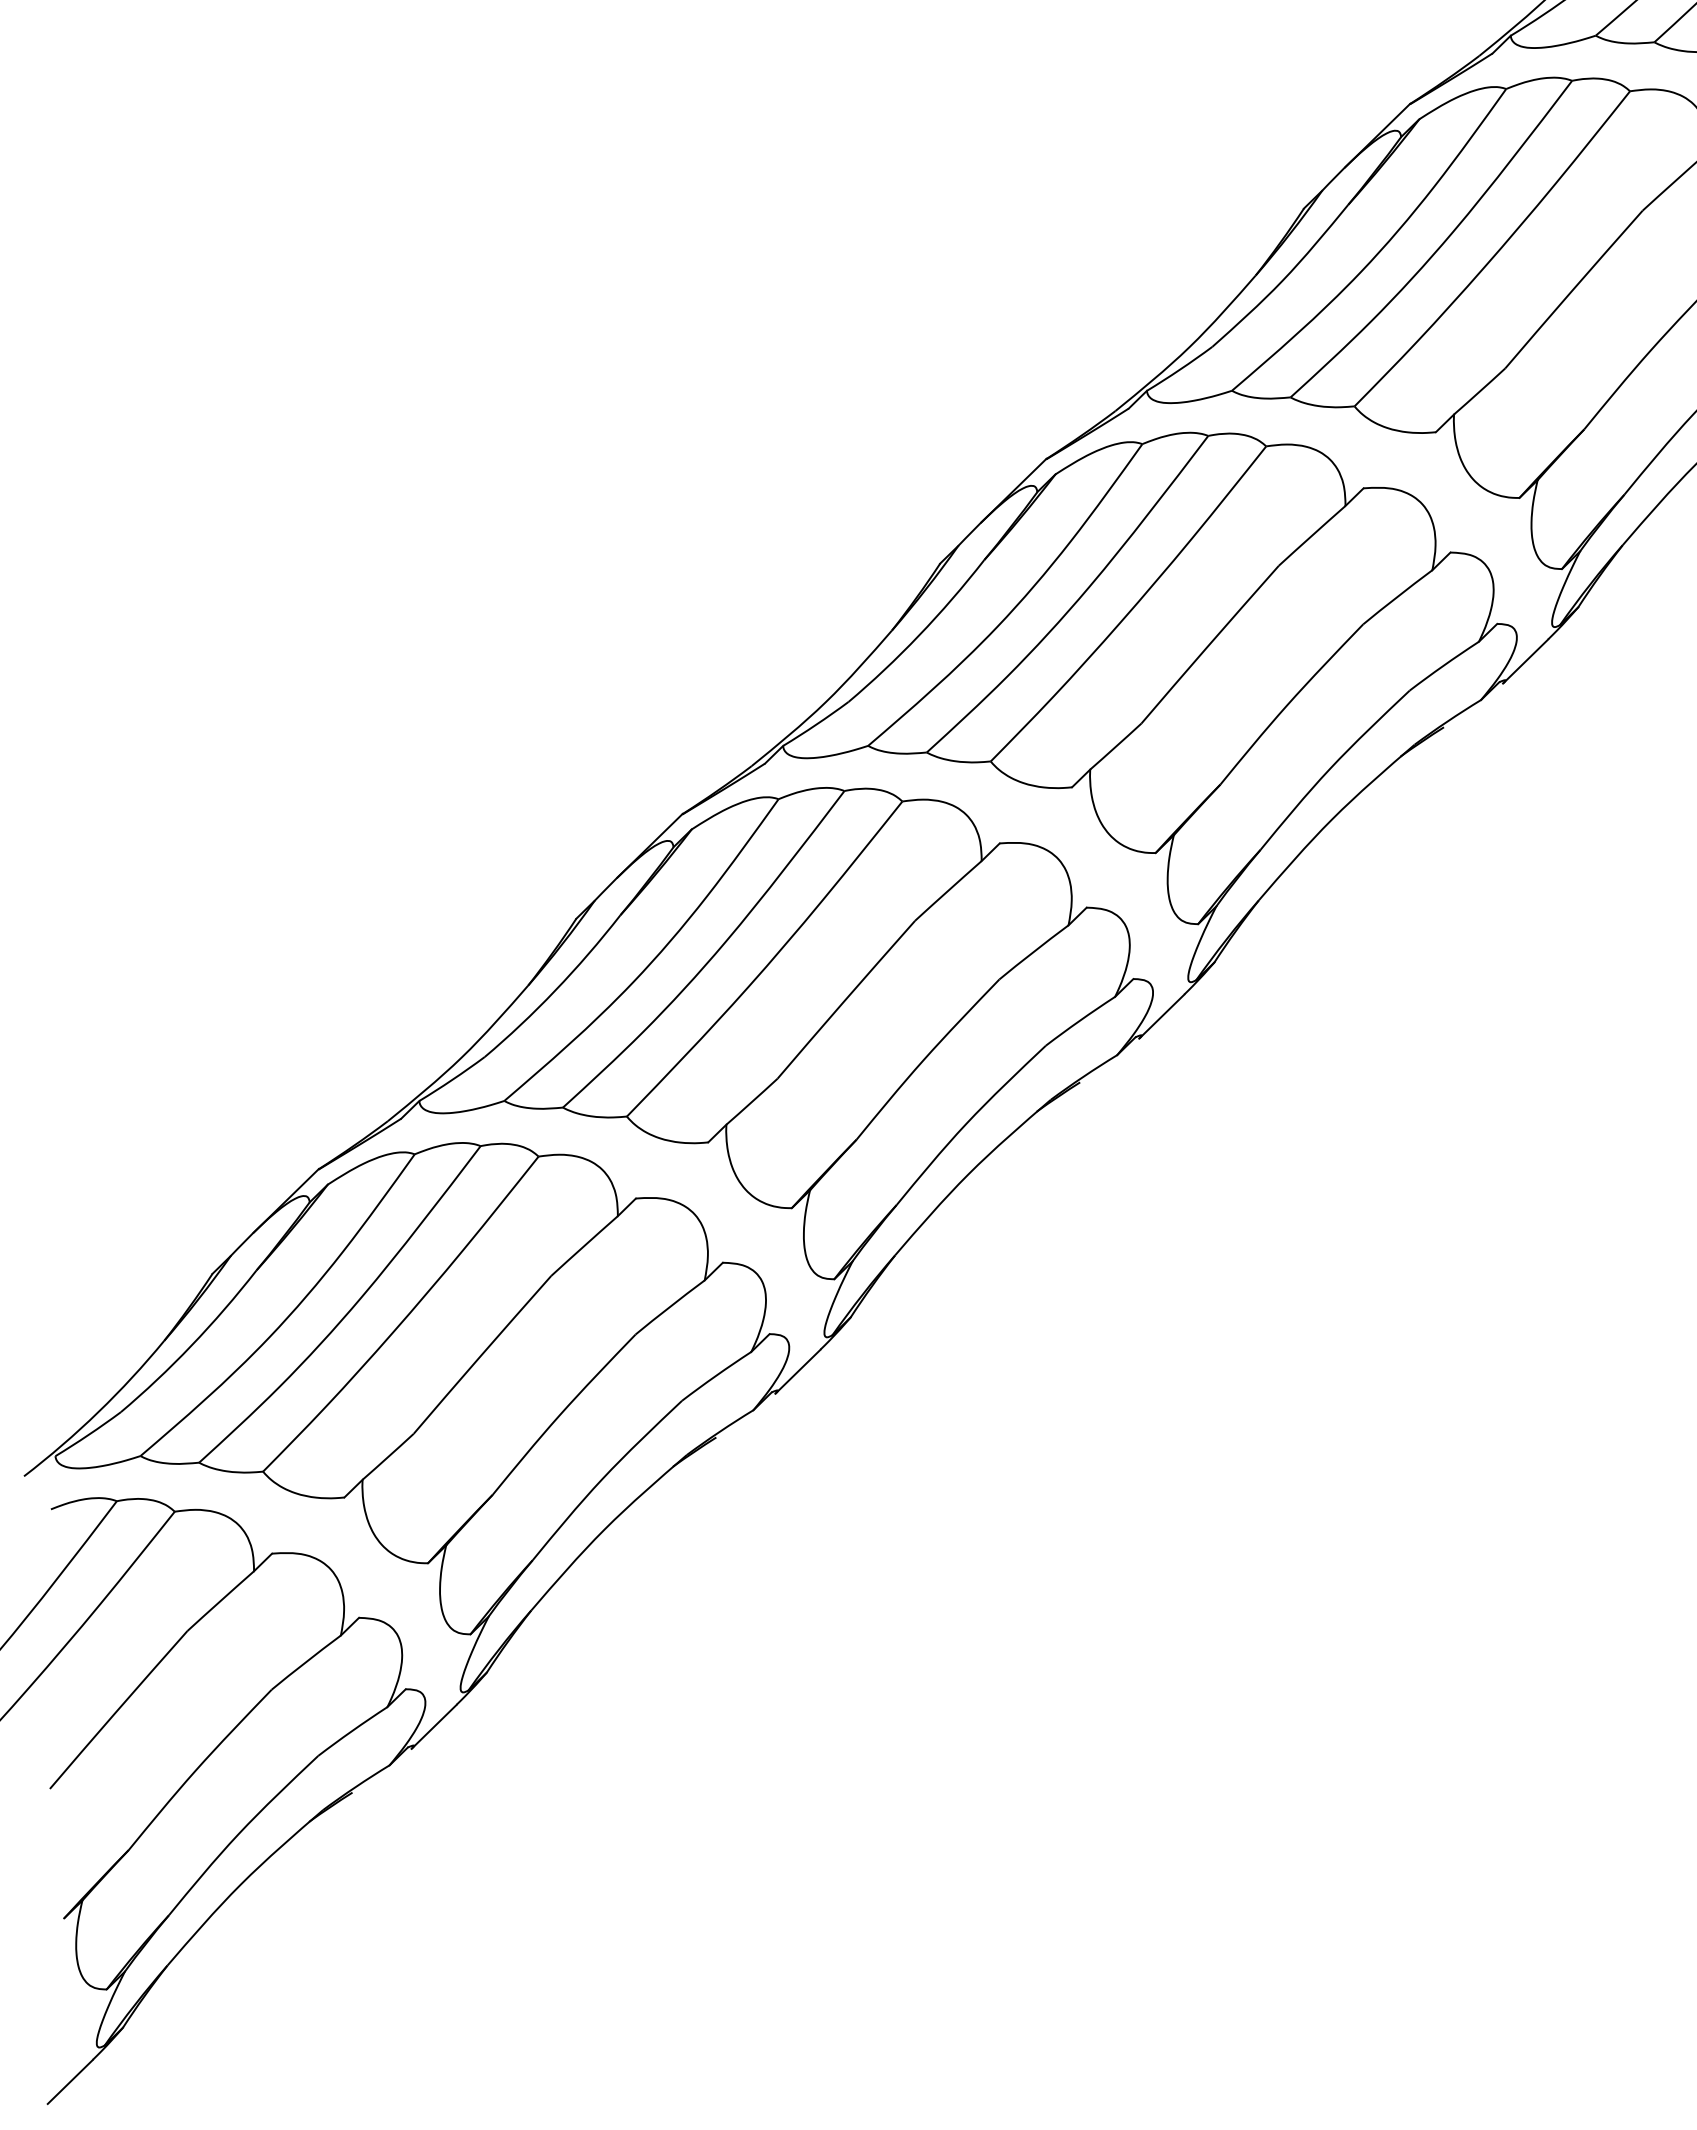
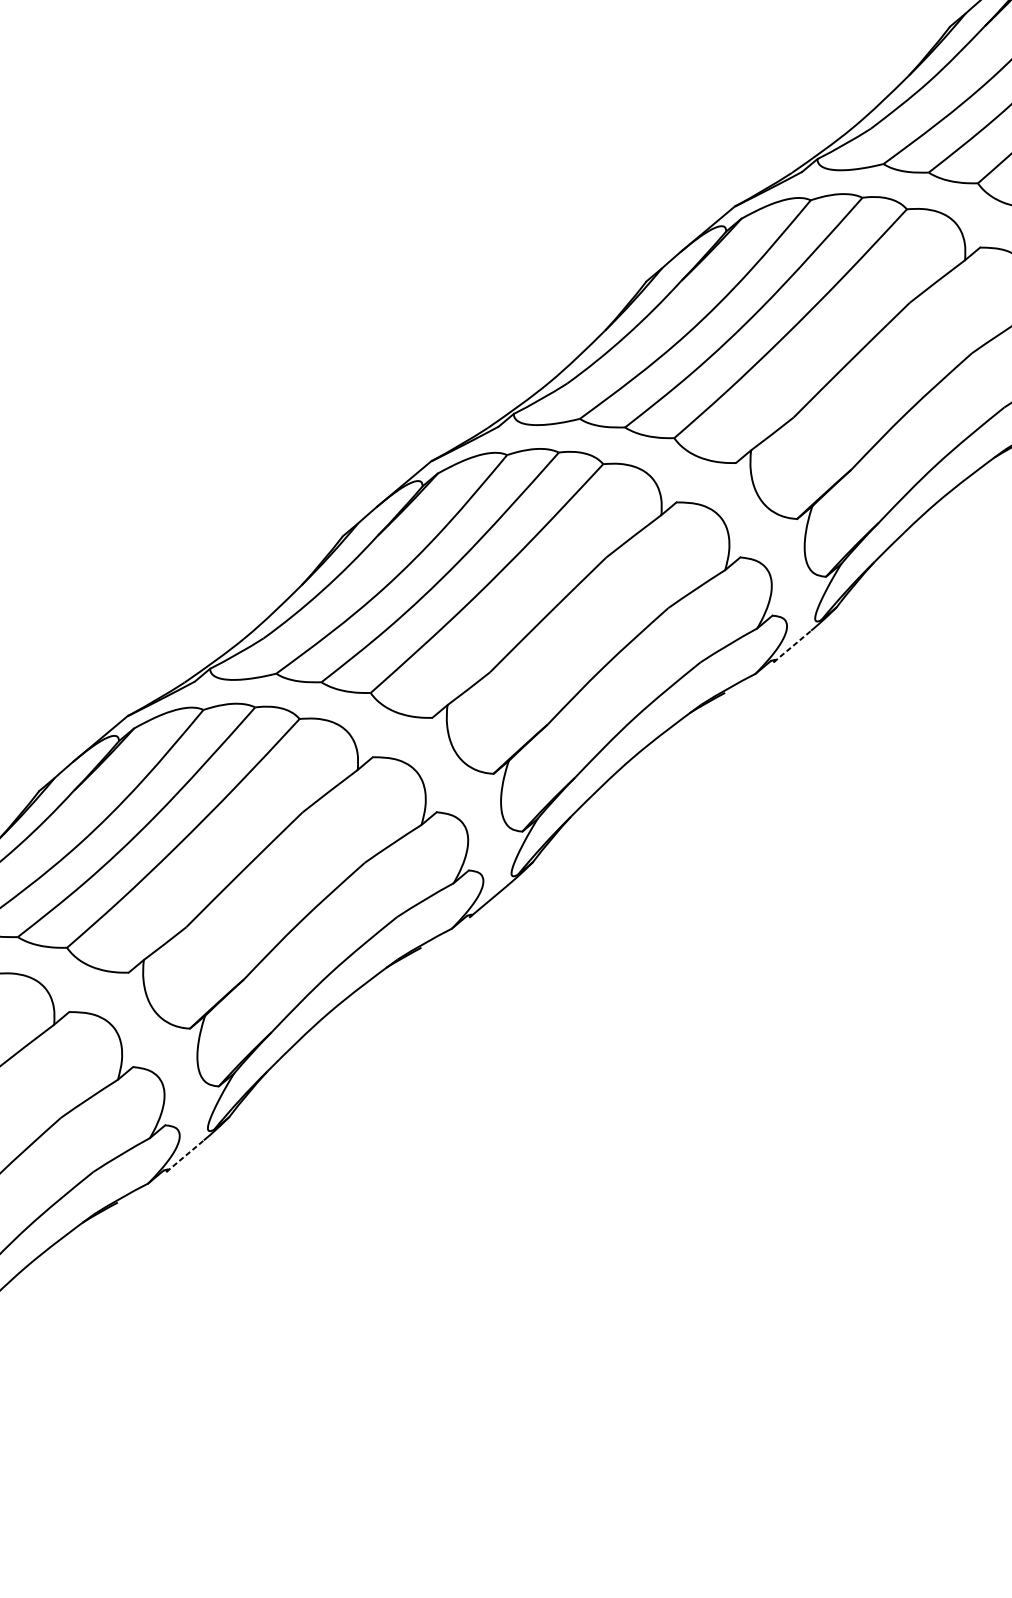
line: (1161, 1016) -> (792, 646), solid -> dashed
line: (434, 1726) -> (185, 1155), solid -> dashed

